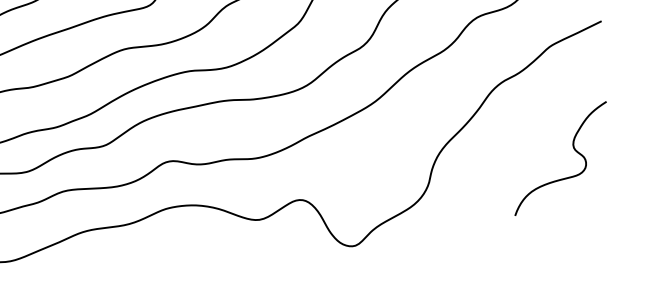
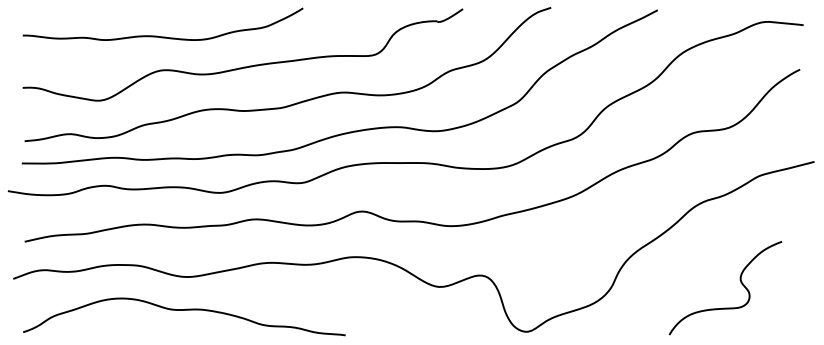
curve: (572, 148) -> (739, 280), moved

